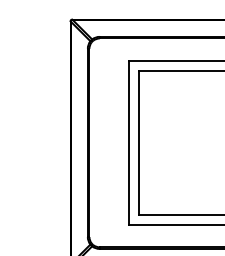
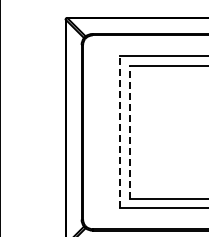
line: (129, 142) -> (120, 131), solid -> dashed
line: (139, 143) -> (129, 132), solid -> dashed

